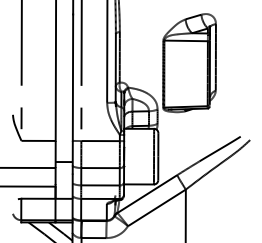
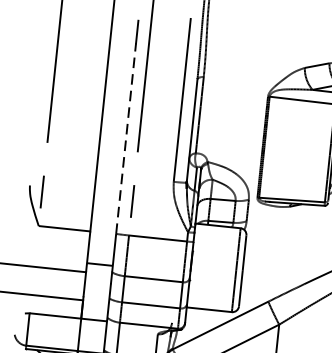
line: (72, 77) -> (125, 138), solid -> dashed

